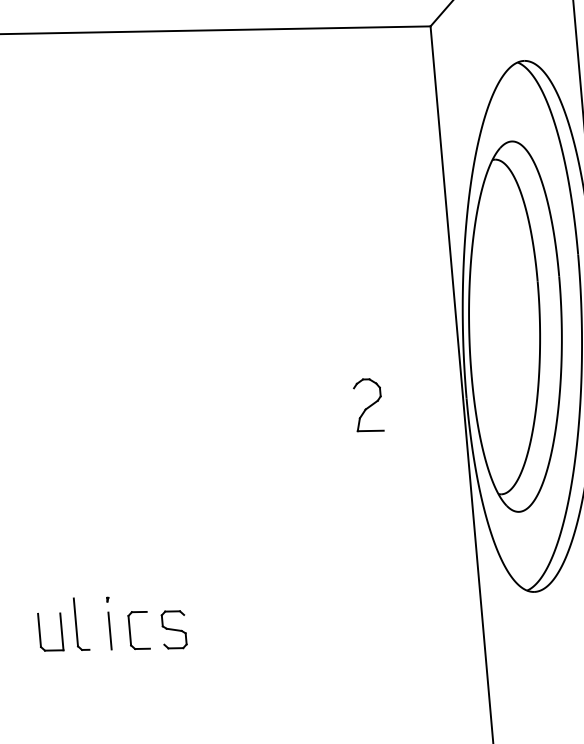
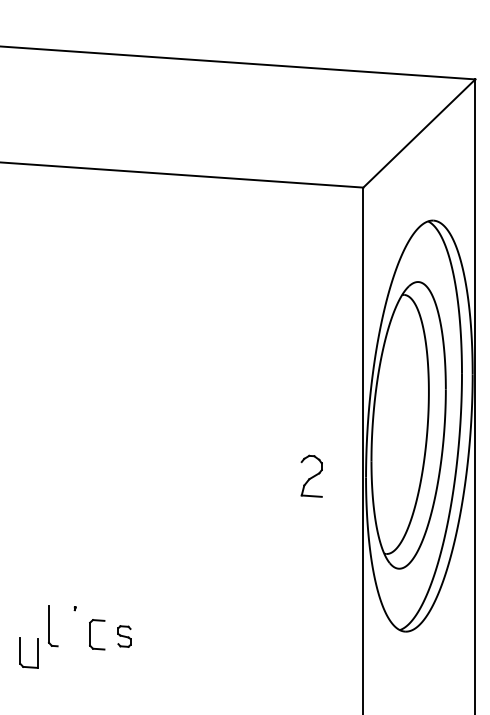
part: (368, 404) -> (311, 475), moved
part: (174, 629) -> (124, 636), size x0.7
line: (109, 630) -> (74, 632), removed
part: (39, 632) -> (20, 652), moved

